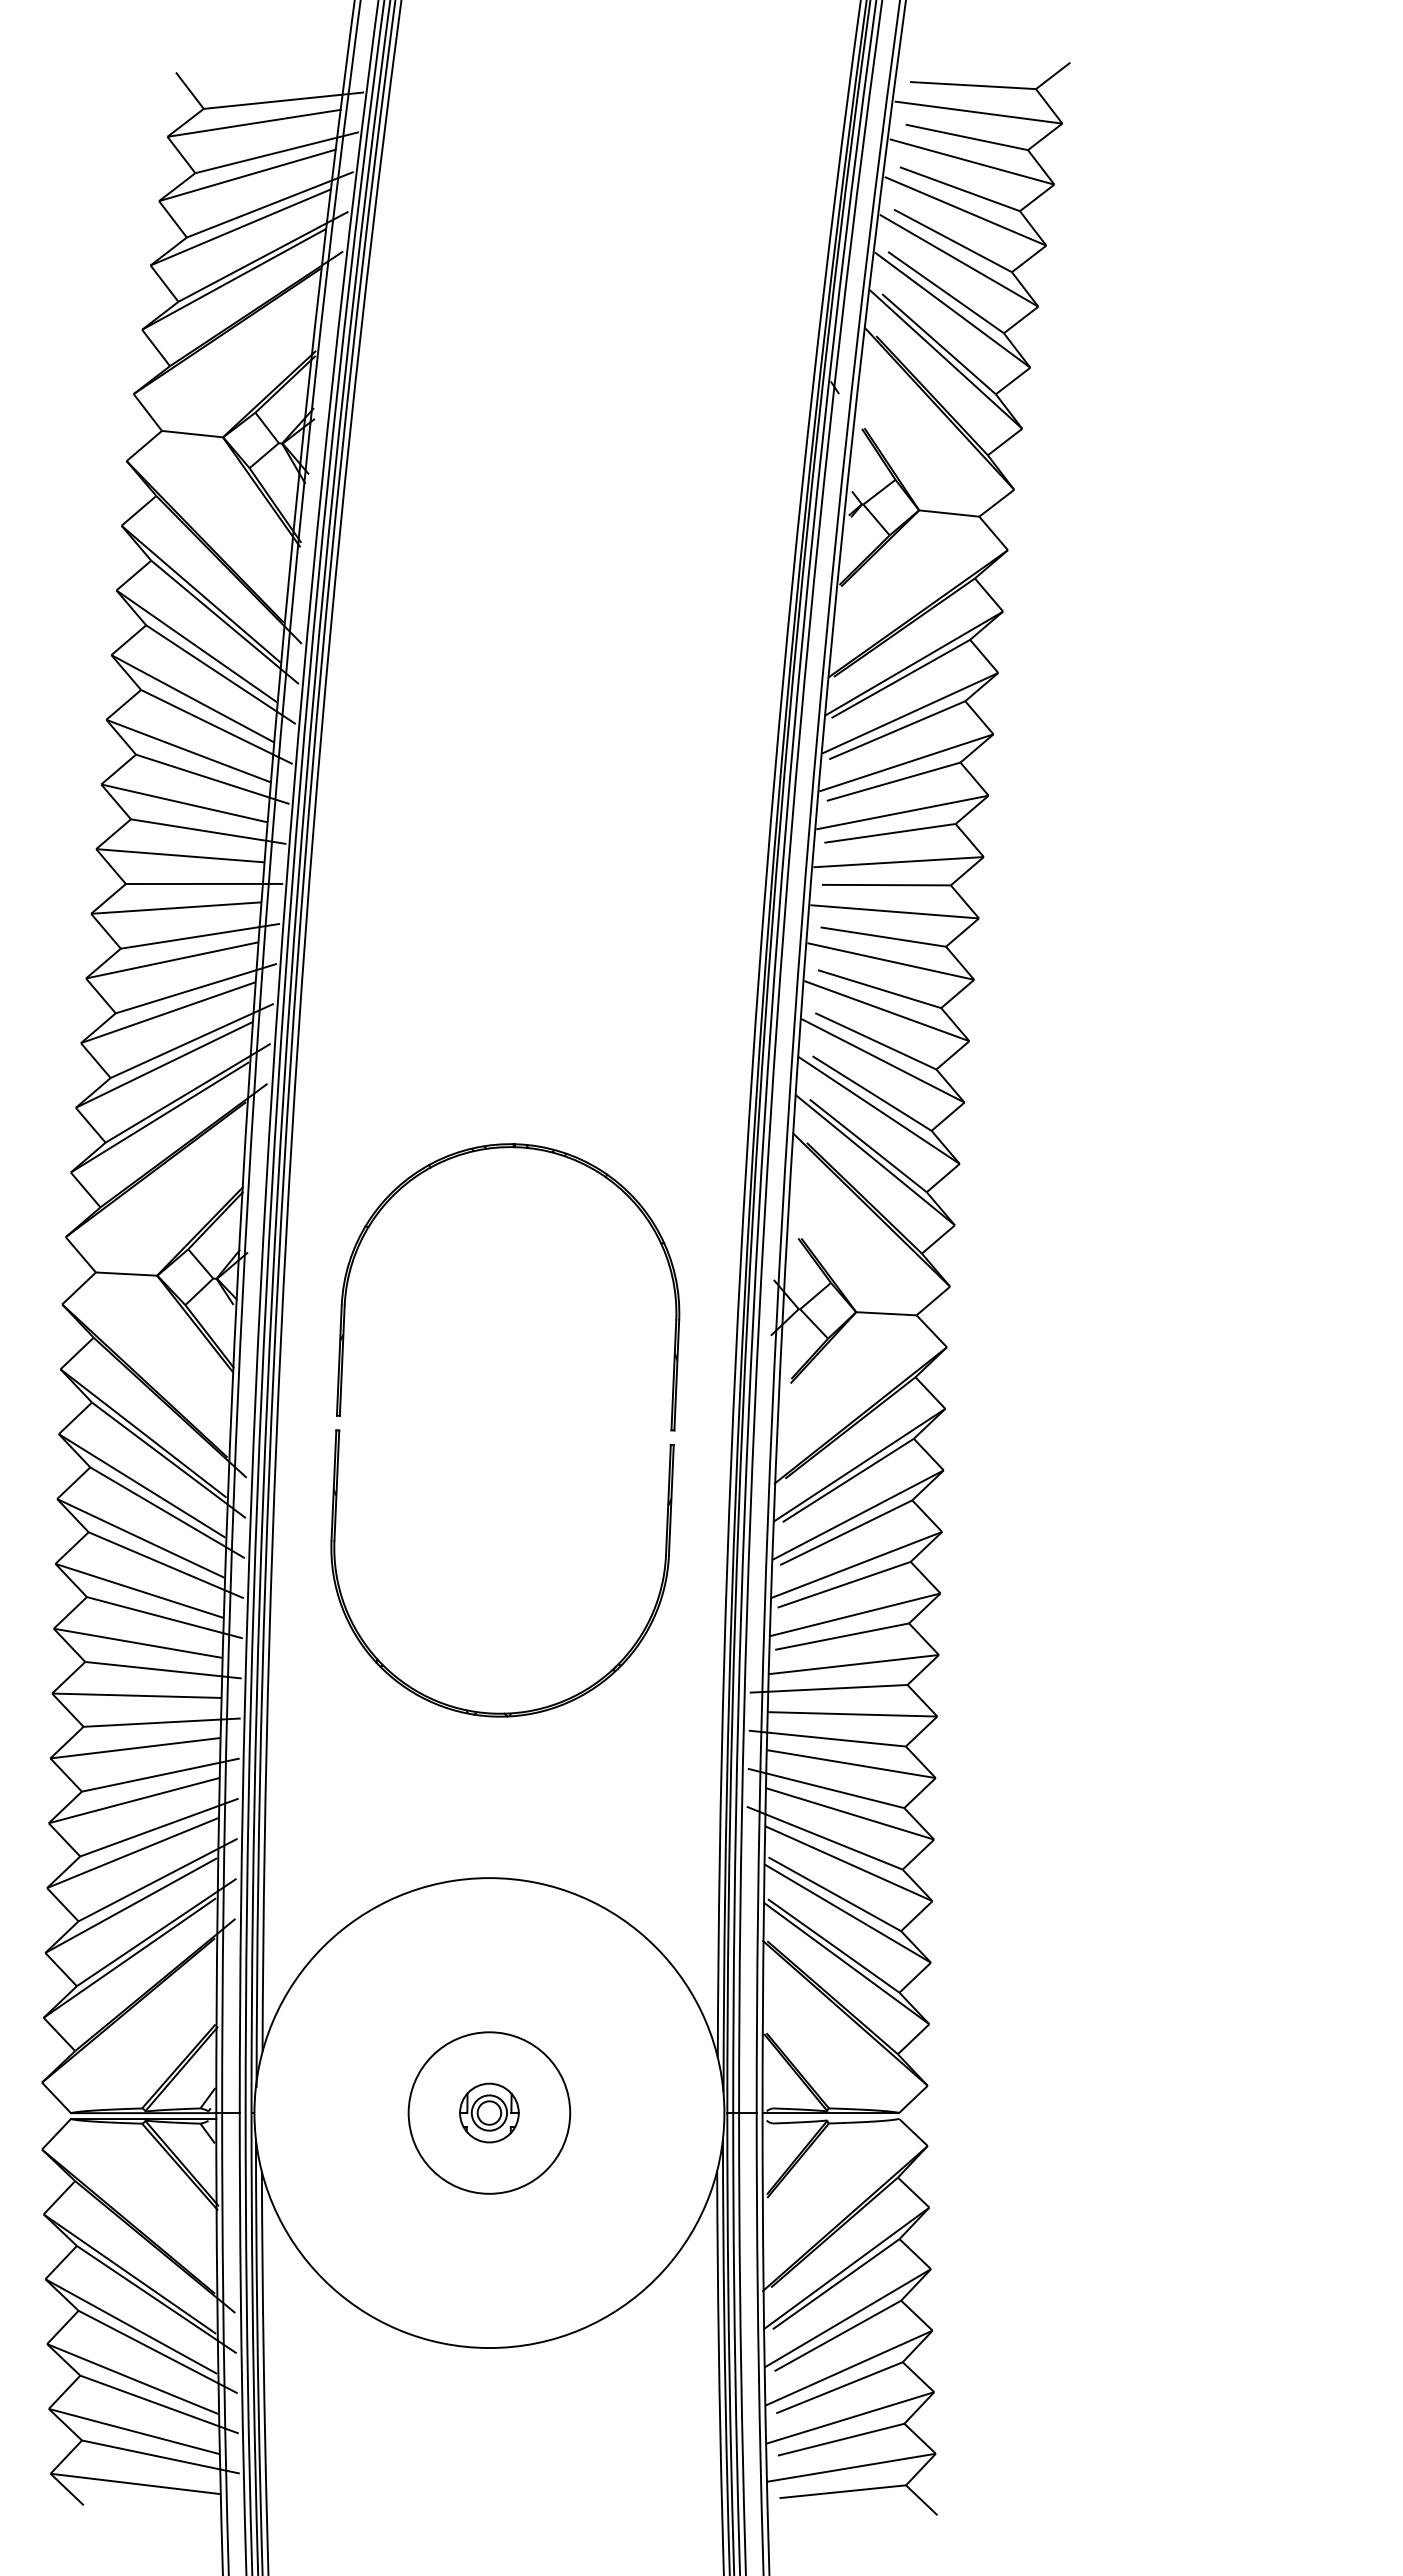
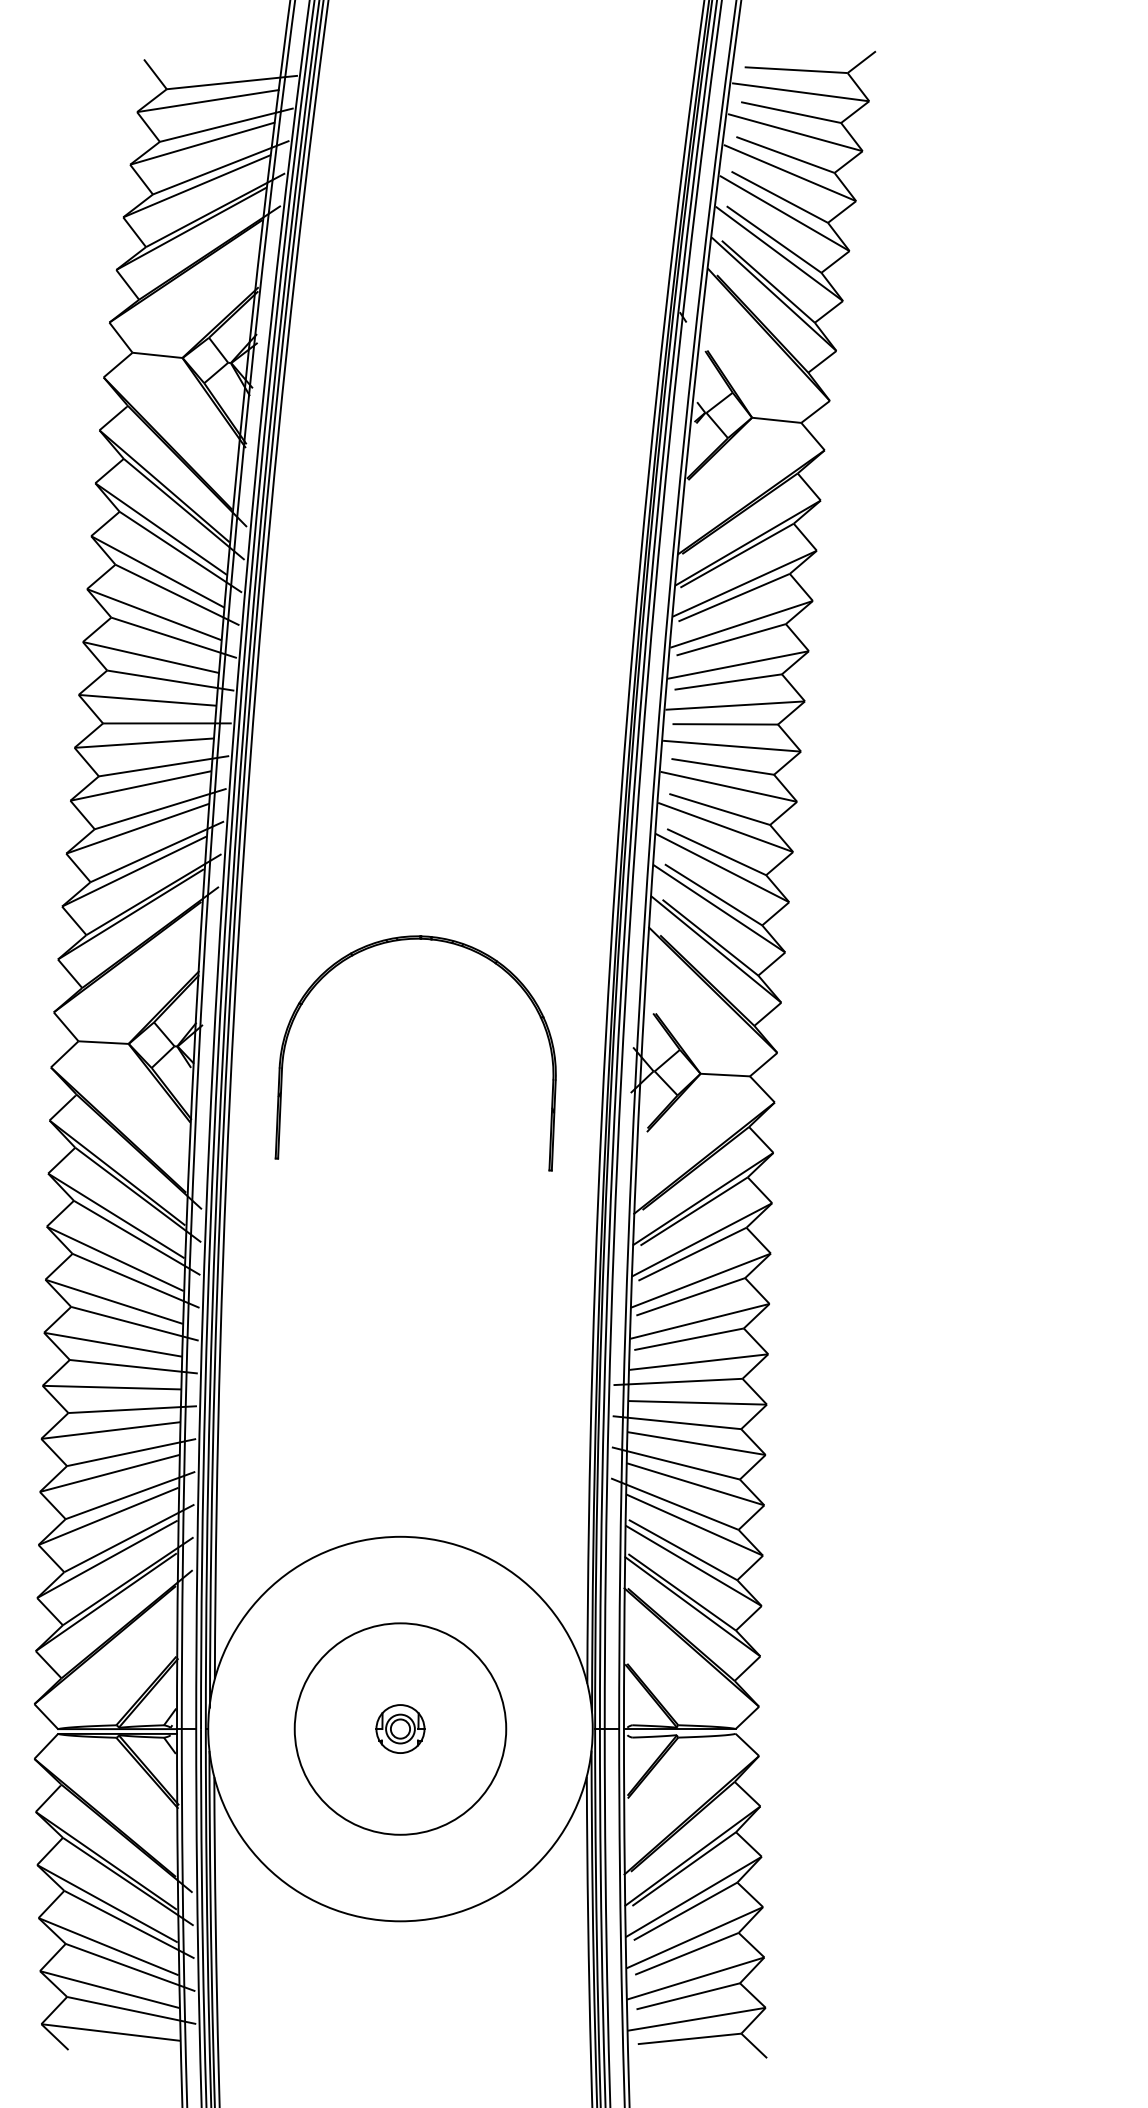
part: (517, 1711) -> (423, 1400), removed
circle: (489, 2112) -> (400, 1728), size x1.6

